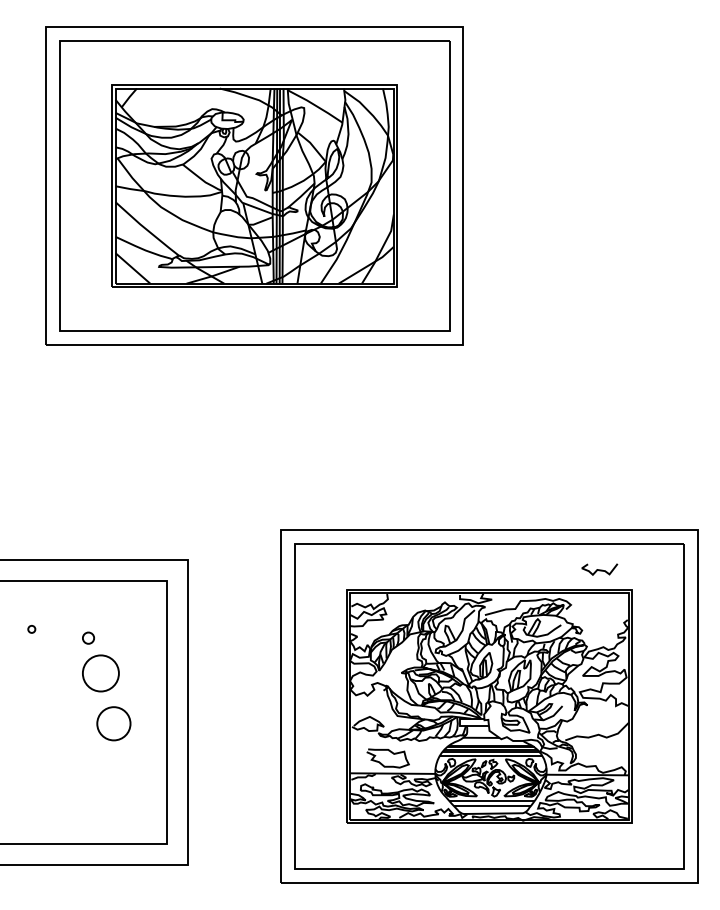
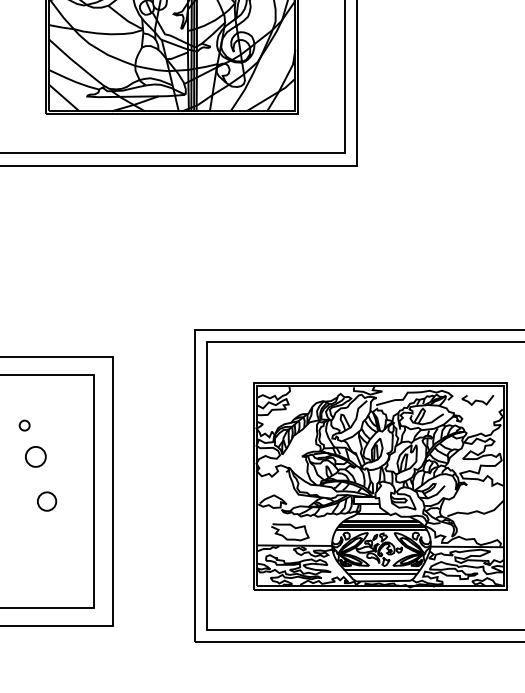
curve: (599, 569) -> (477, 400), moved
circle: (101, 673) -> (36, 456), size x0.62
circle: (113, 723) -> (46, 501), size x0.62

